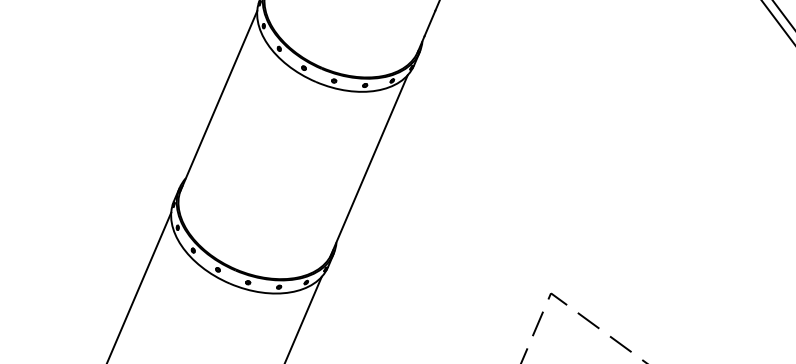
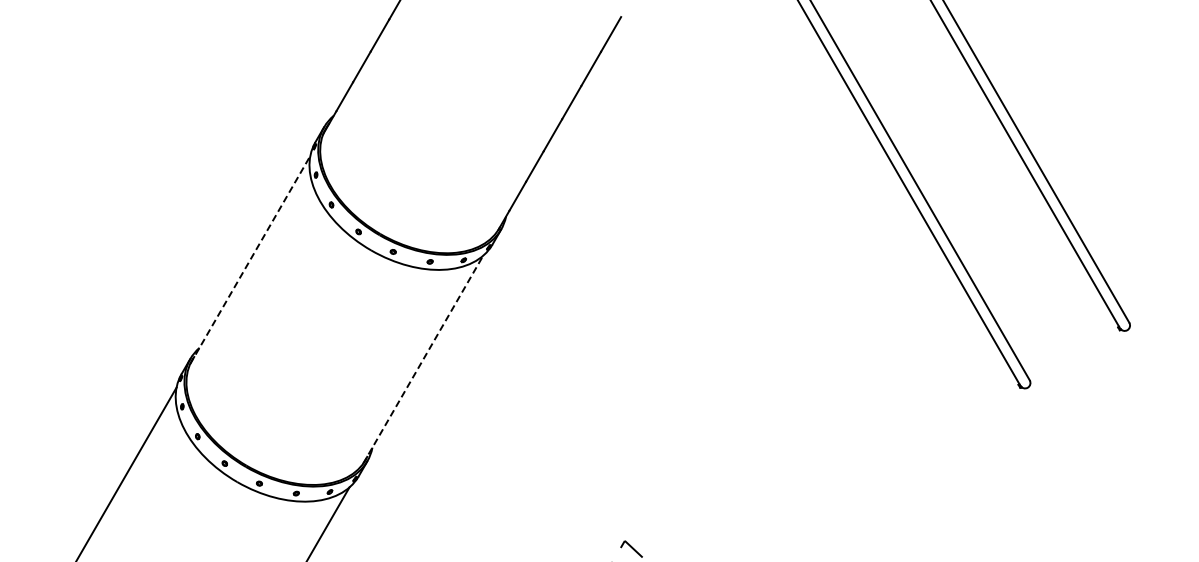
line: (218, 101) -> (250, 259), solid -> dashed
line: (369, 165) -> (423, 359), solid -> dashed

